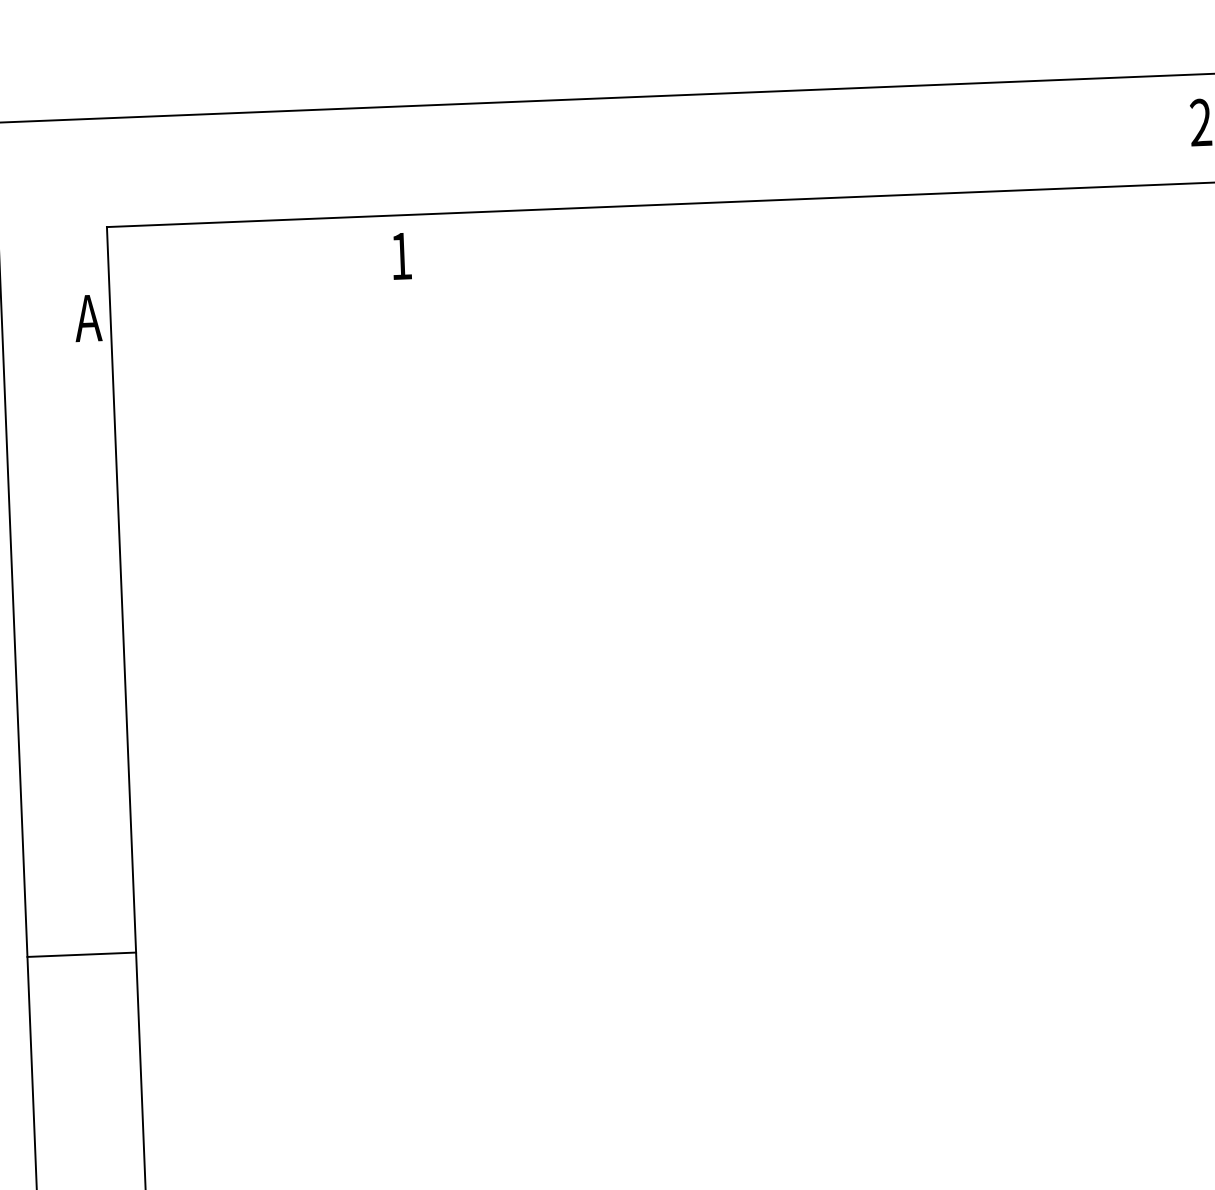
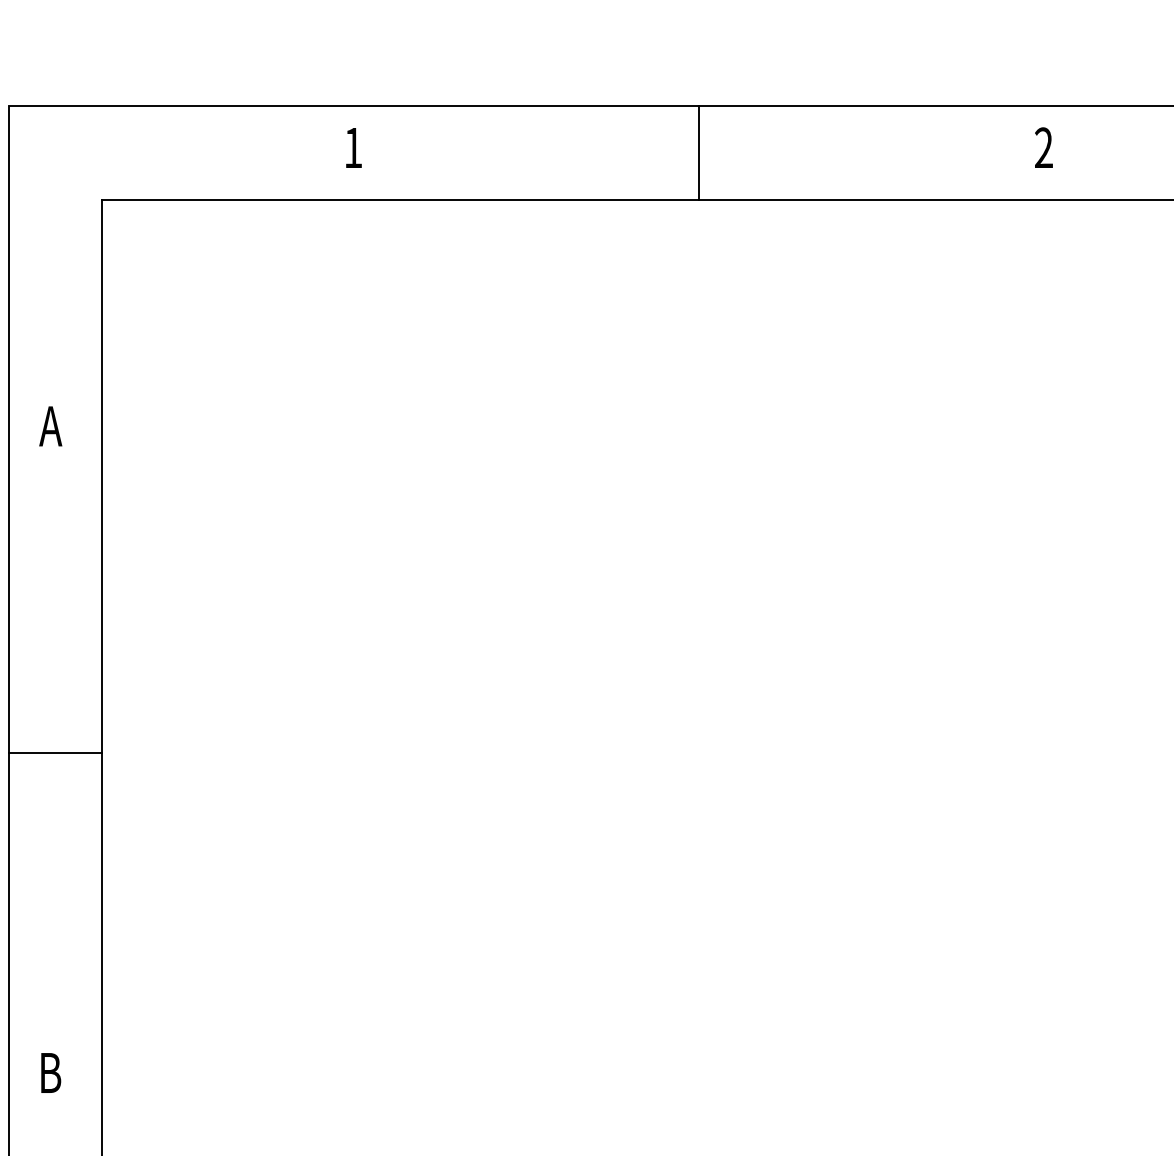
line: (799, 144) -> (698, 152), added
text: (401, 255) -> (353, 147), moved
text: (87, 318) -> (50, 426), moved
line: (80, 955) -> (54, 753), moved

